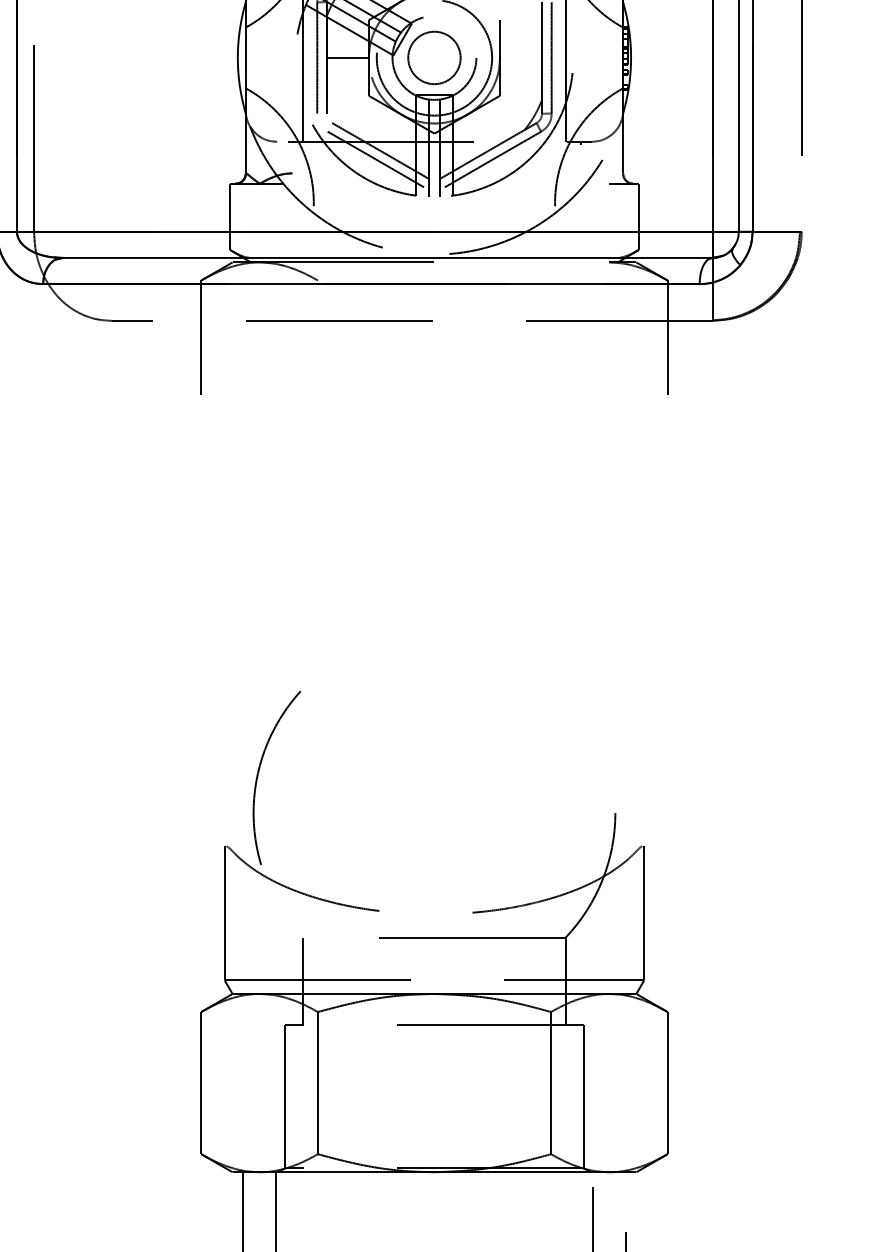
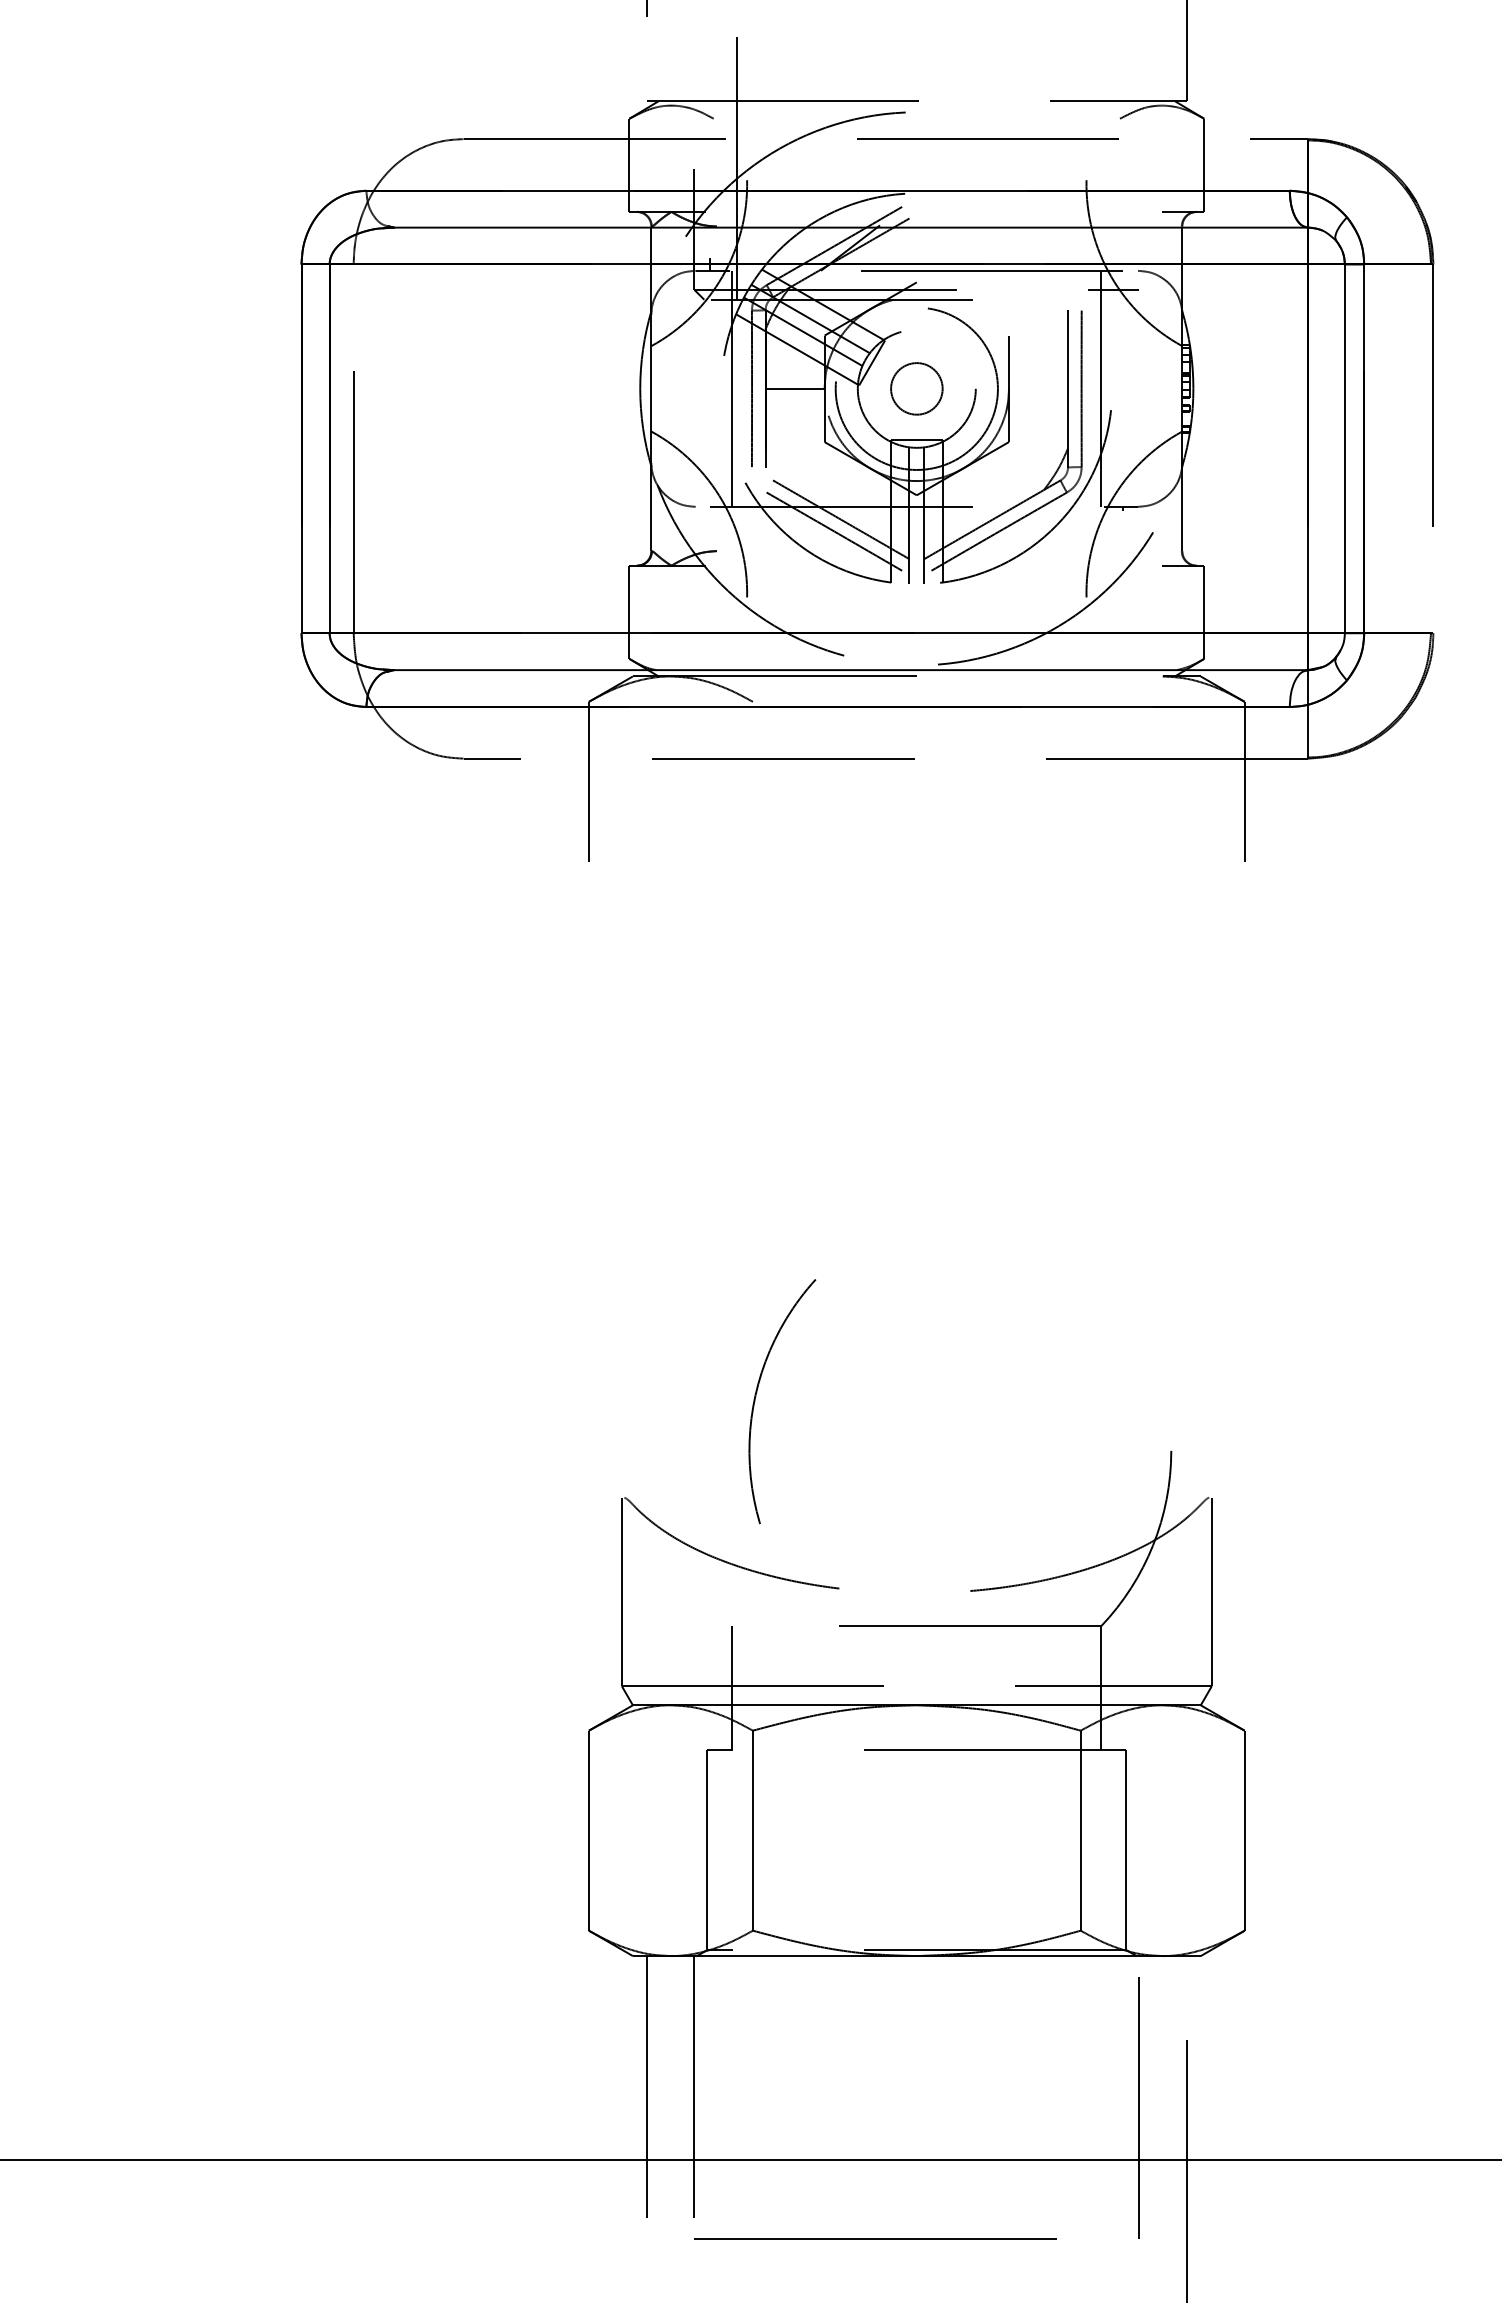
circle: (434, 57) -> (916, 388), size x0.7
arc: (258, 774) -> (756, 1396), moved

